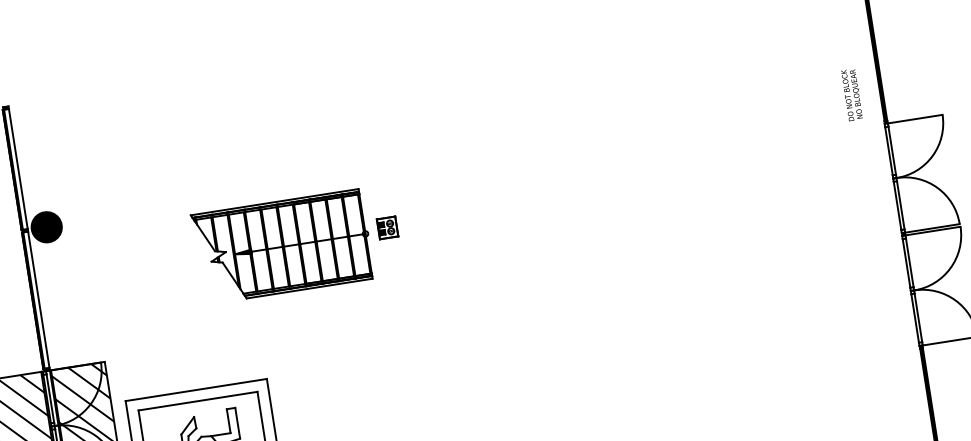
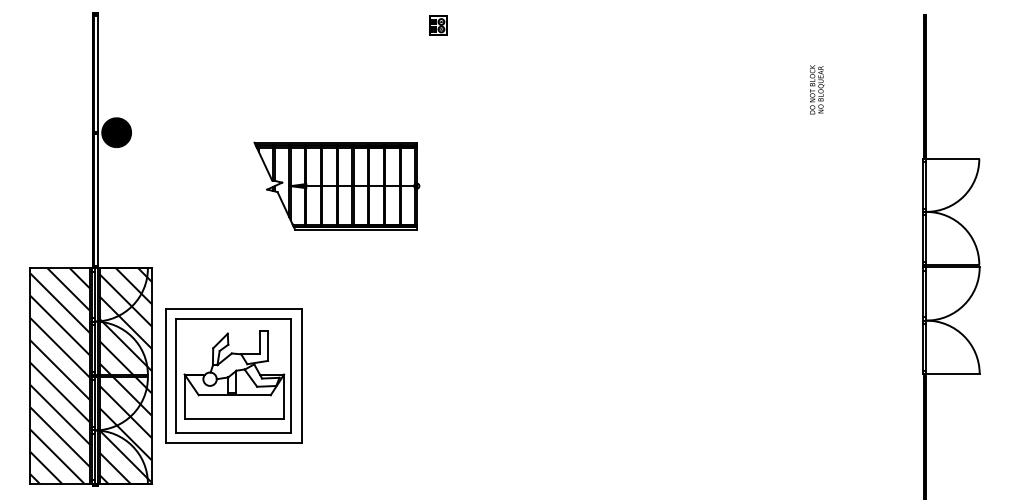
text: (852, 94) -> (817, 89), moved
part: (387, 227) -> (438, 25), moved

